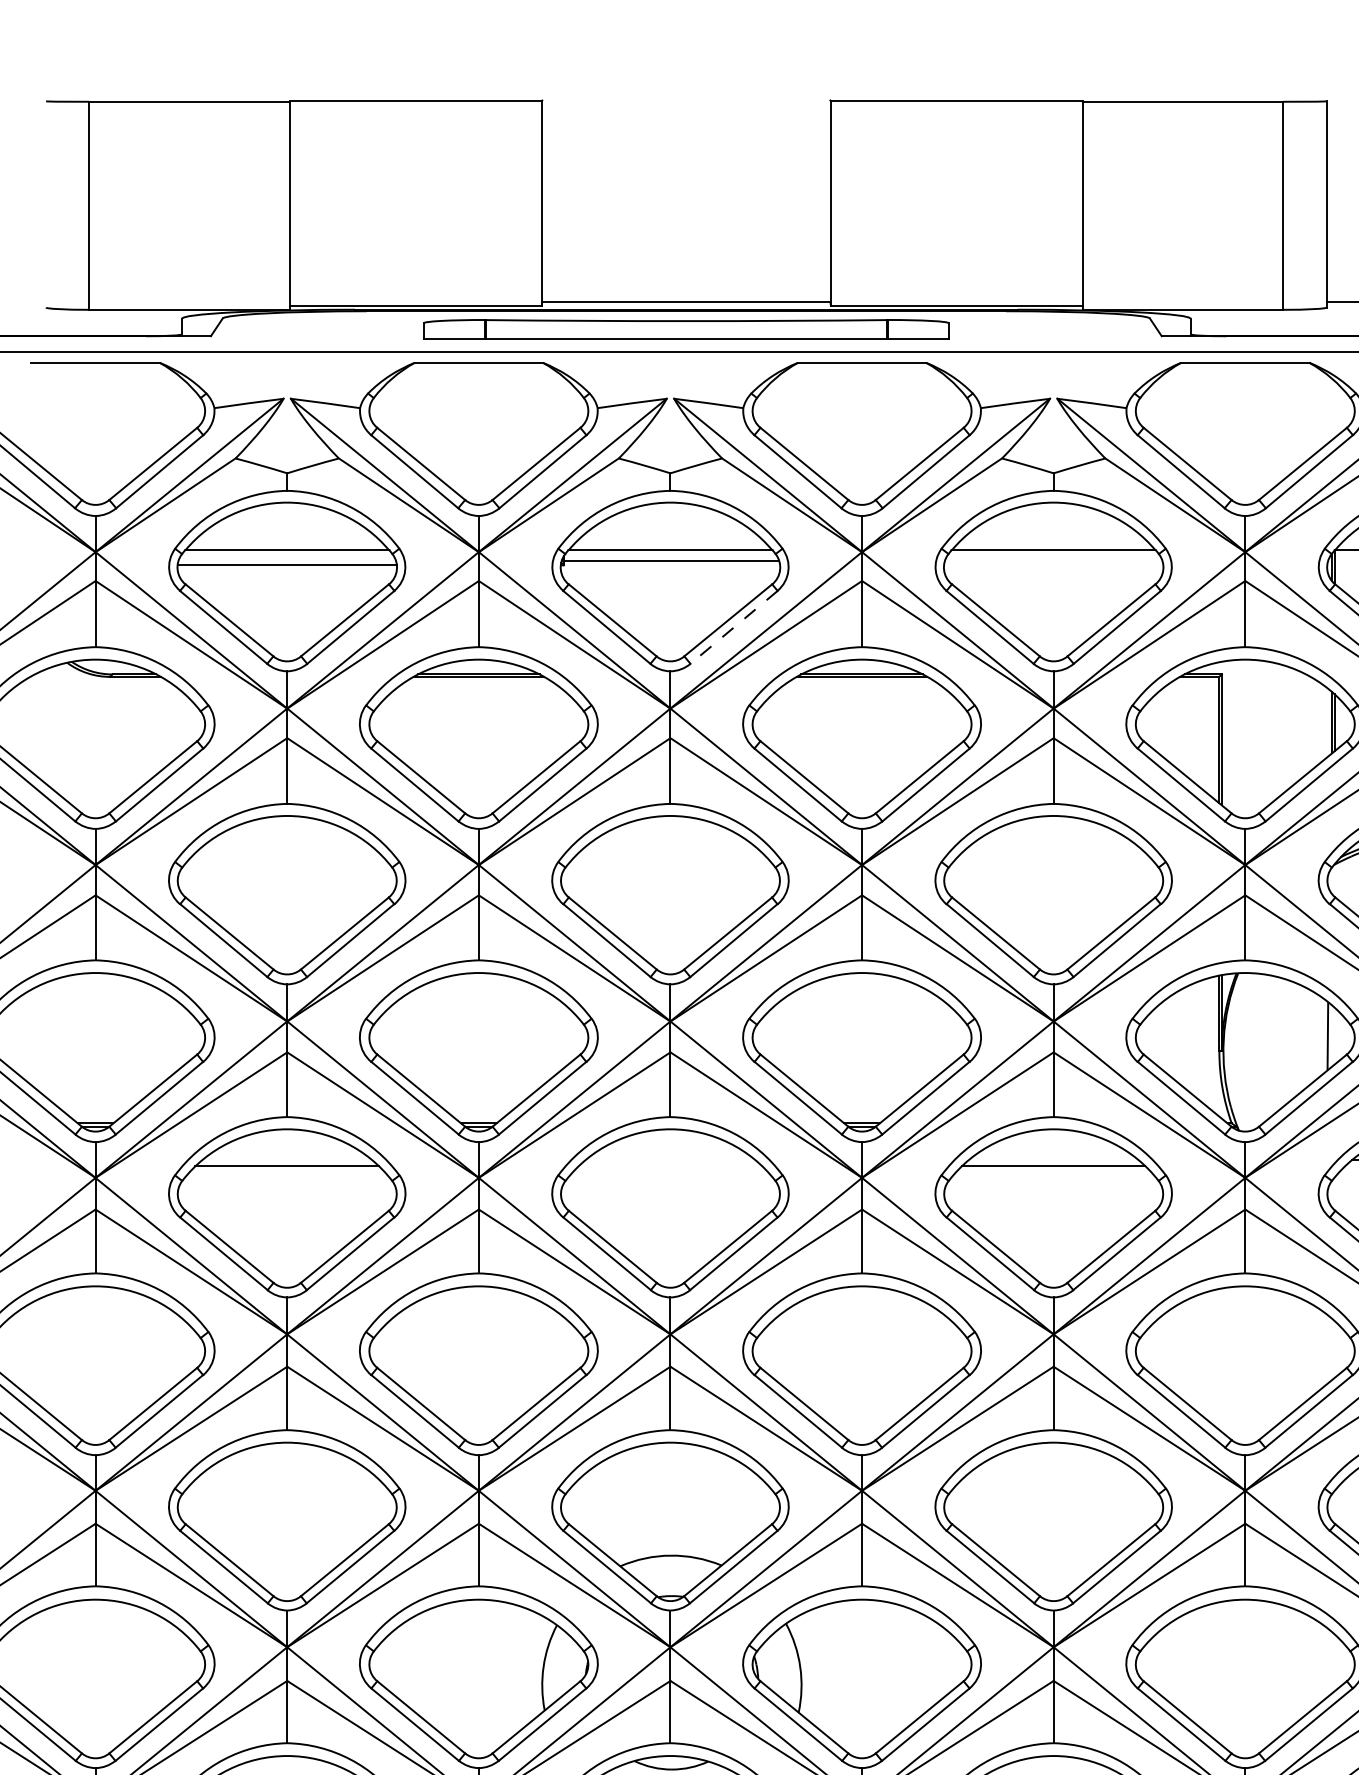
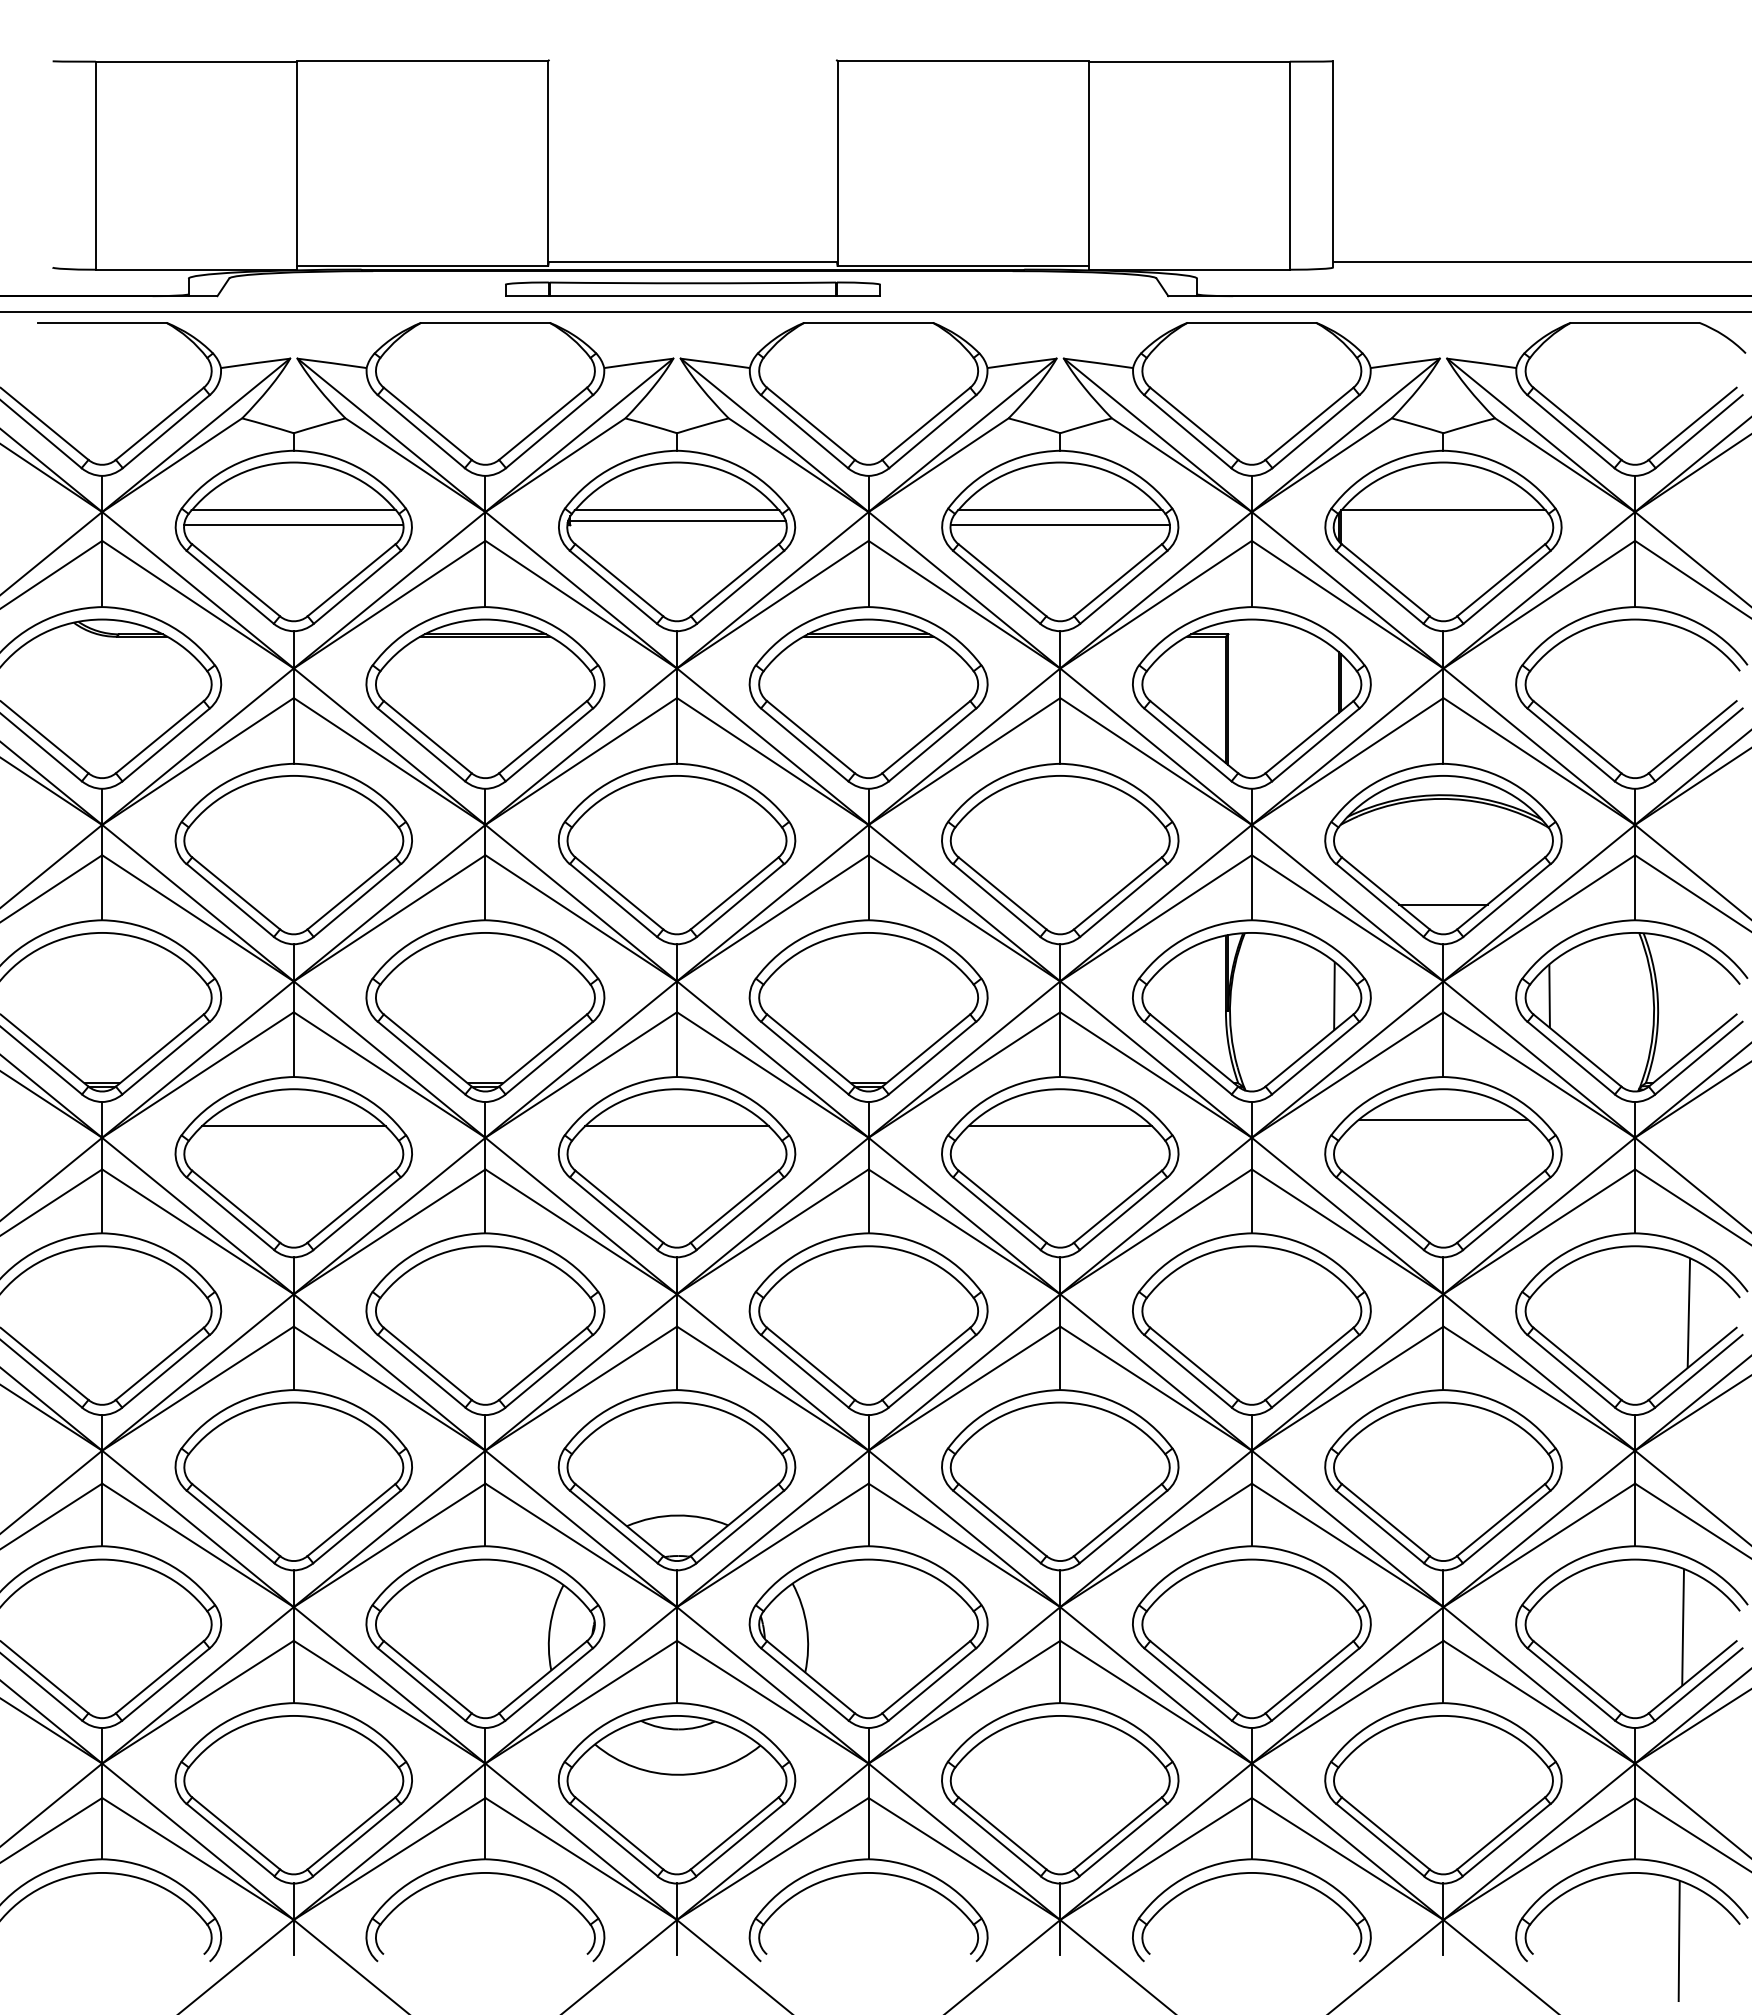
part: (685, 328) -> (692, 288), size x0.71
line: (1052, 565) -> (1059, 525), added
line: (733, 627) -> (740, 587), dashed -> solid
line: (669, 1166) -> (676, 1126), added

